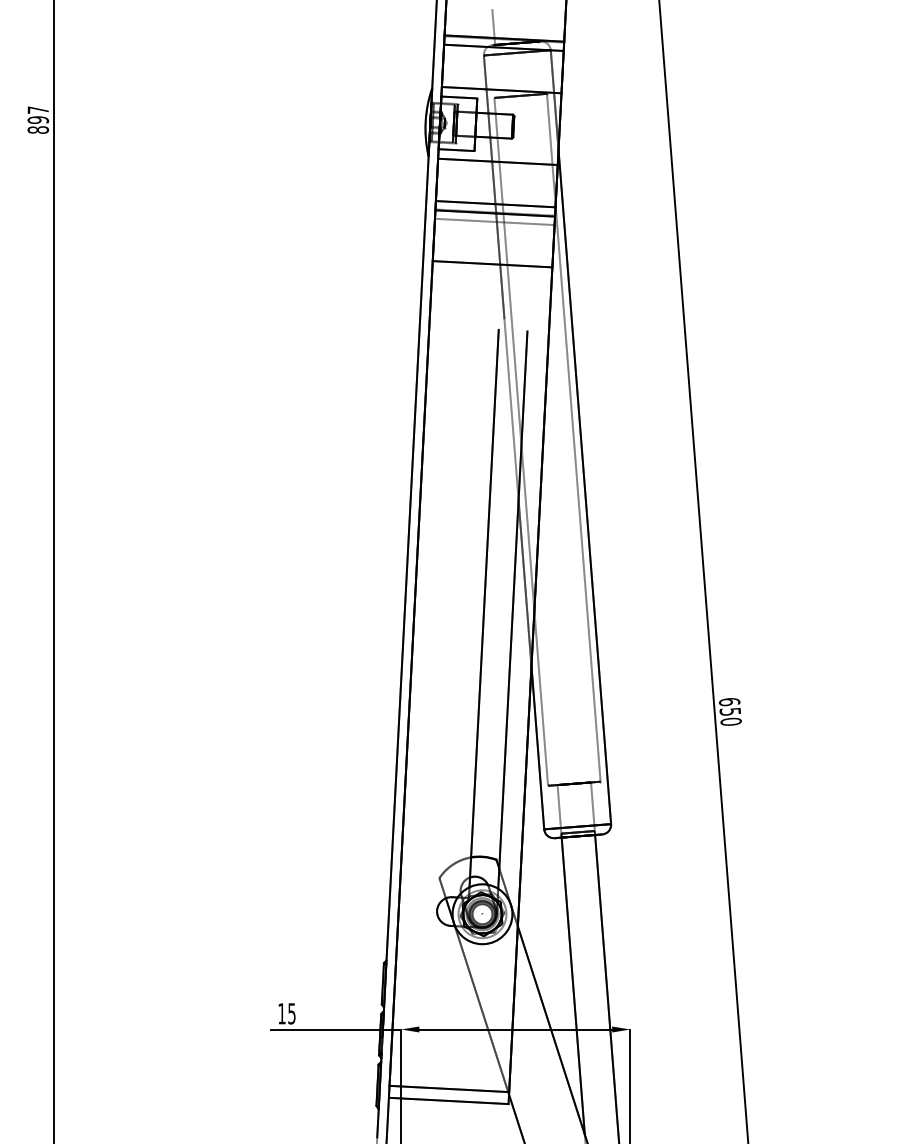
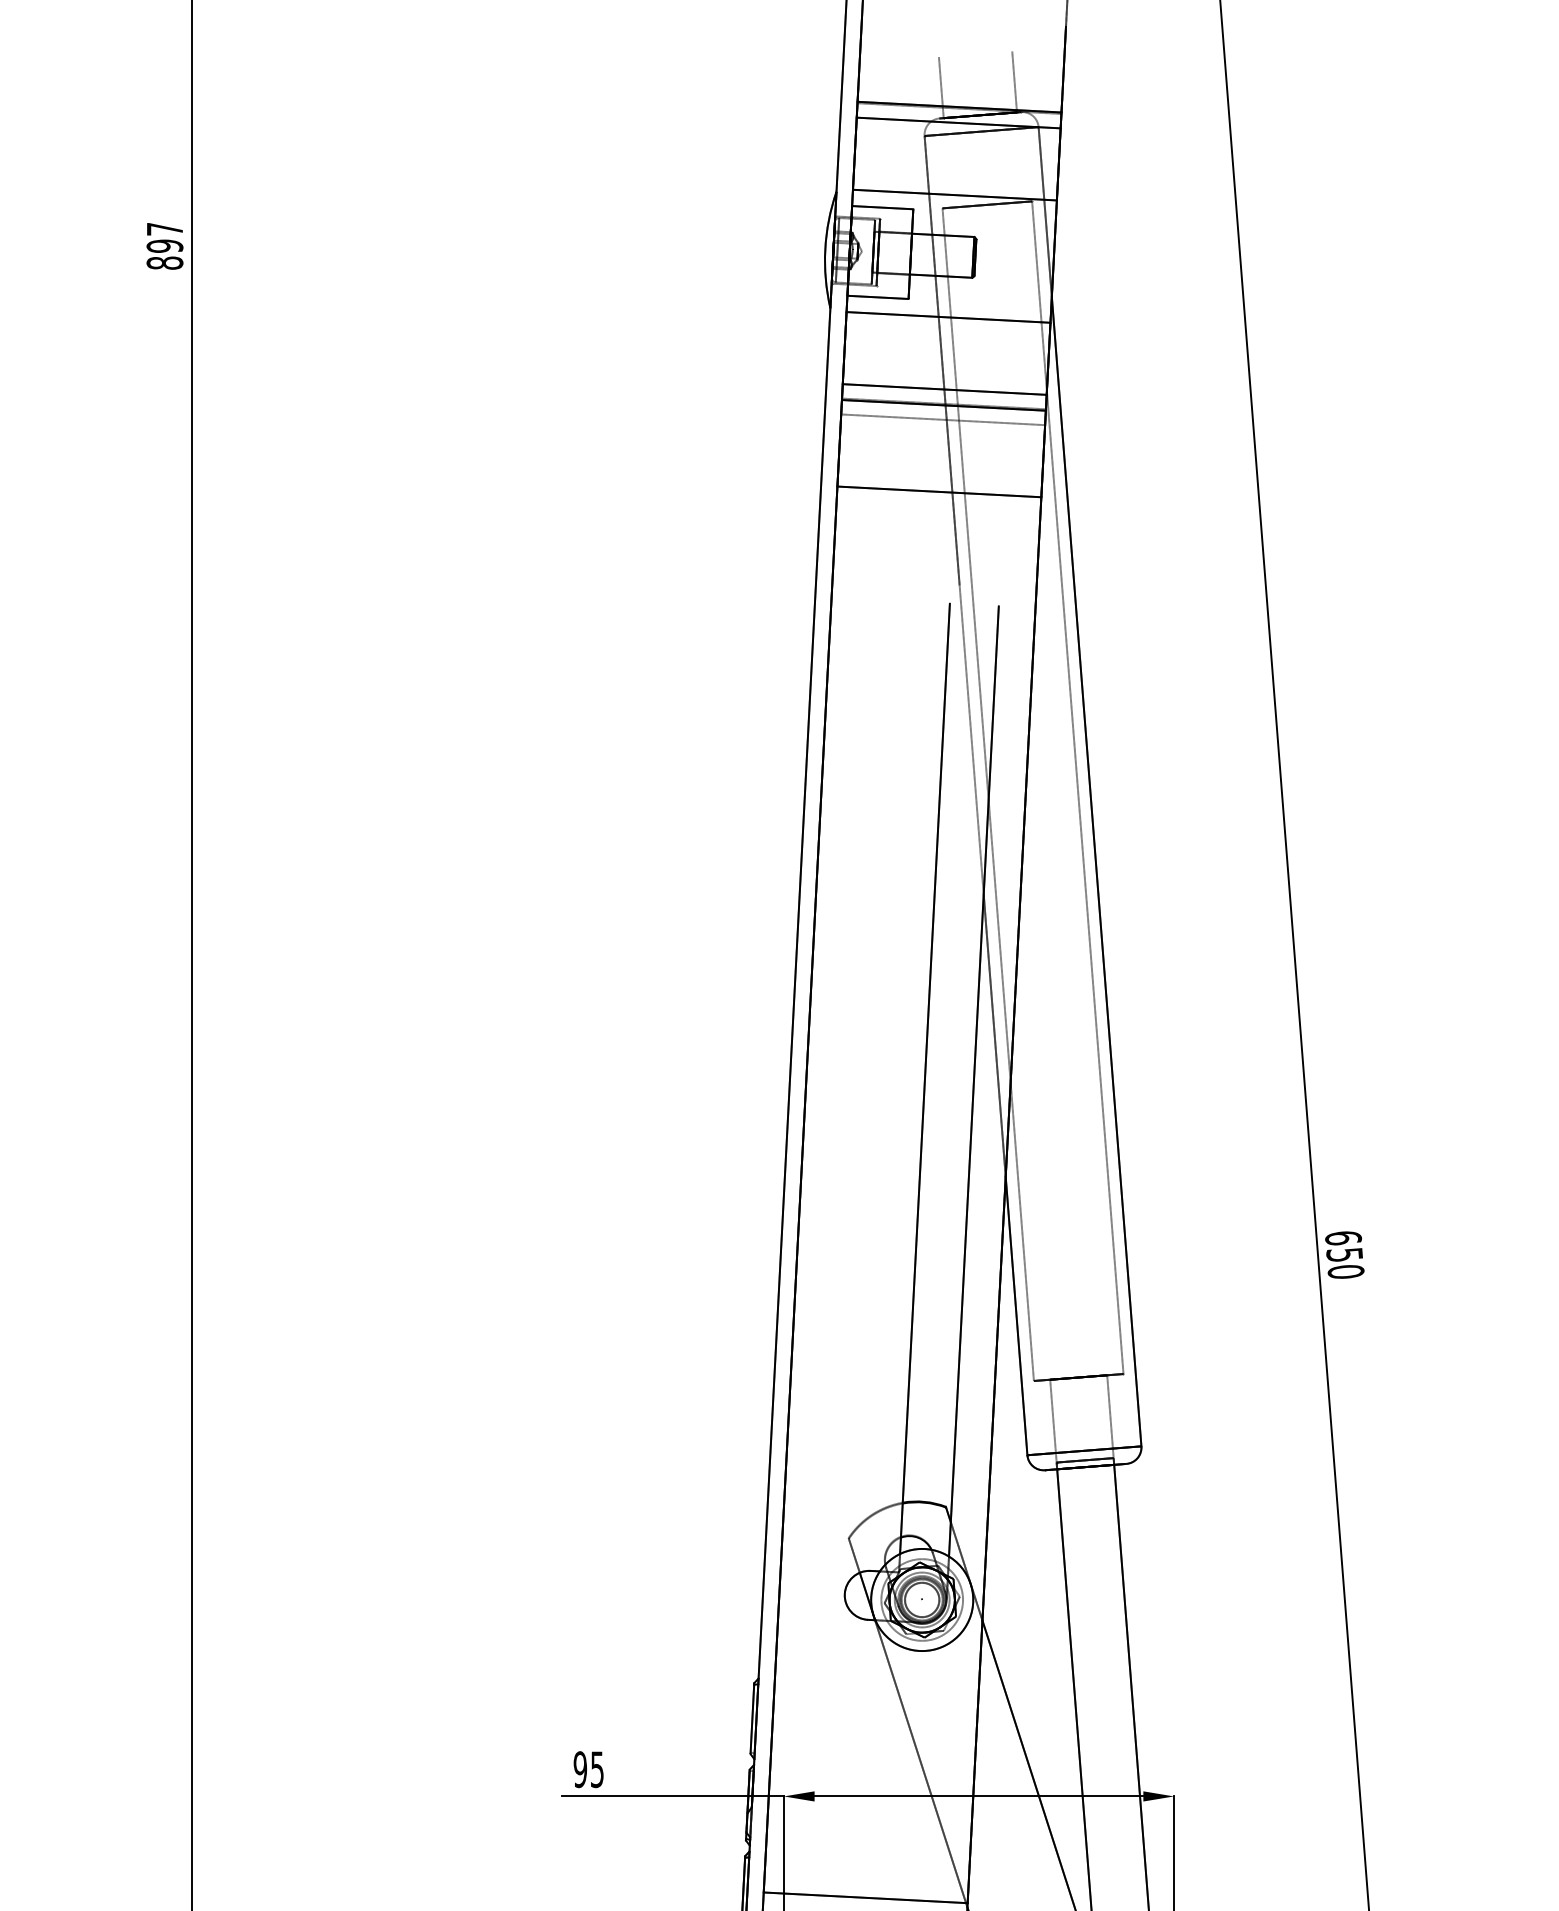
line: (536, 23) -> (1014, 81), added
text: (281, 1013) -> (579, 1769), 15 -> 95

